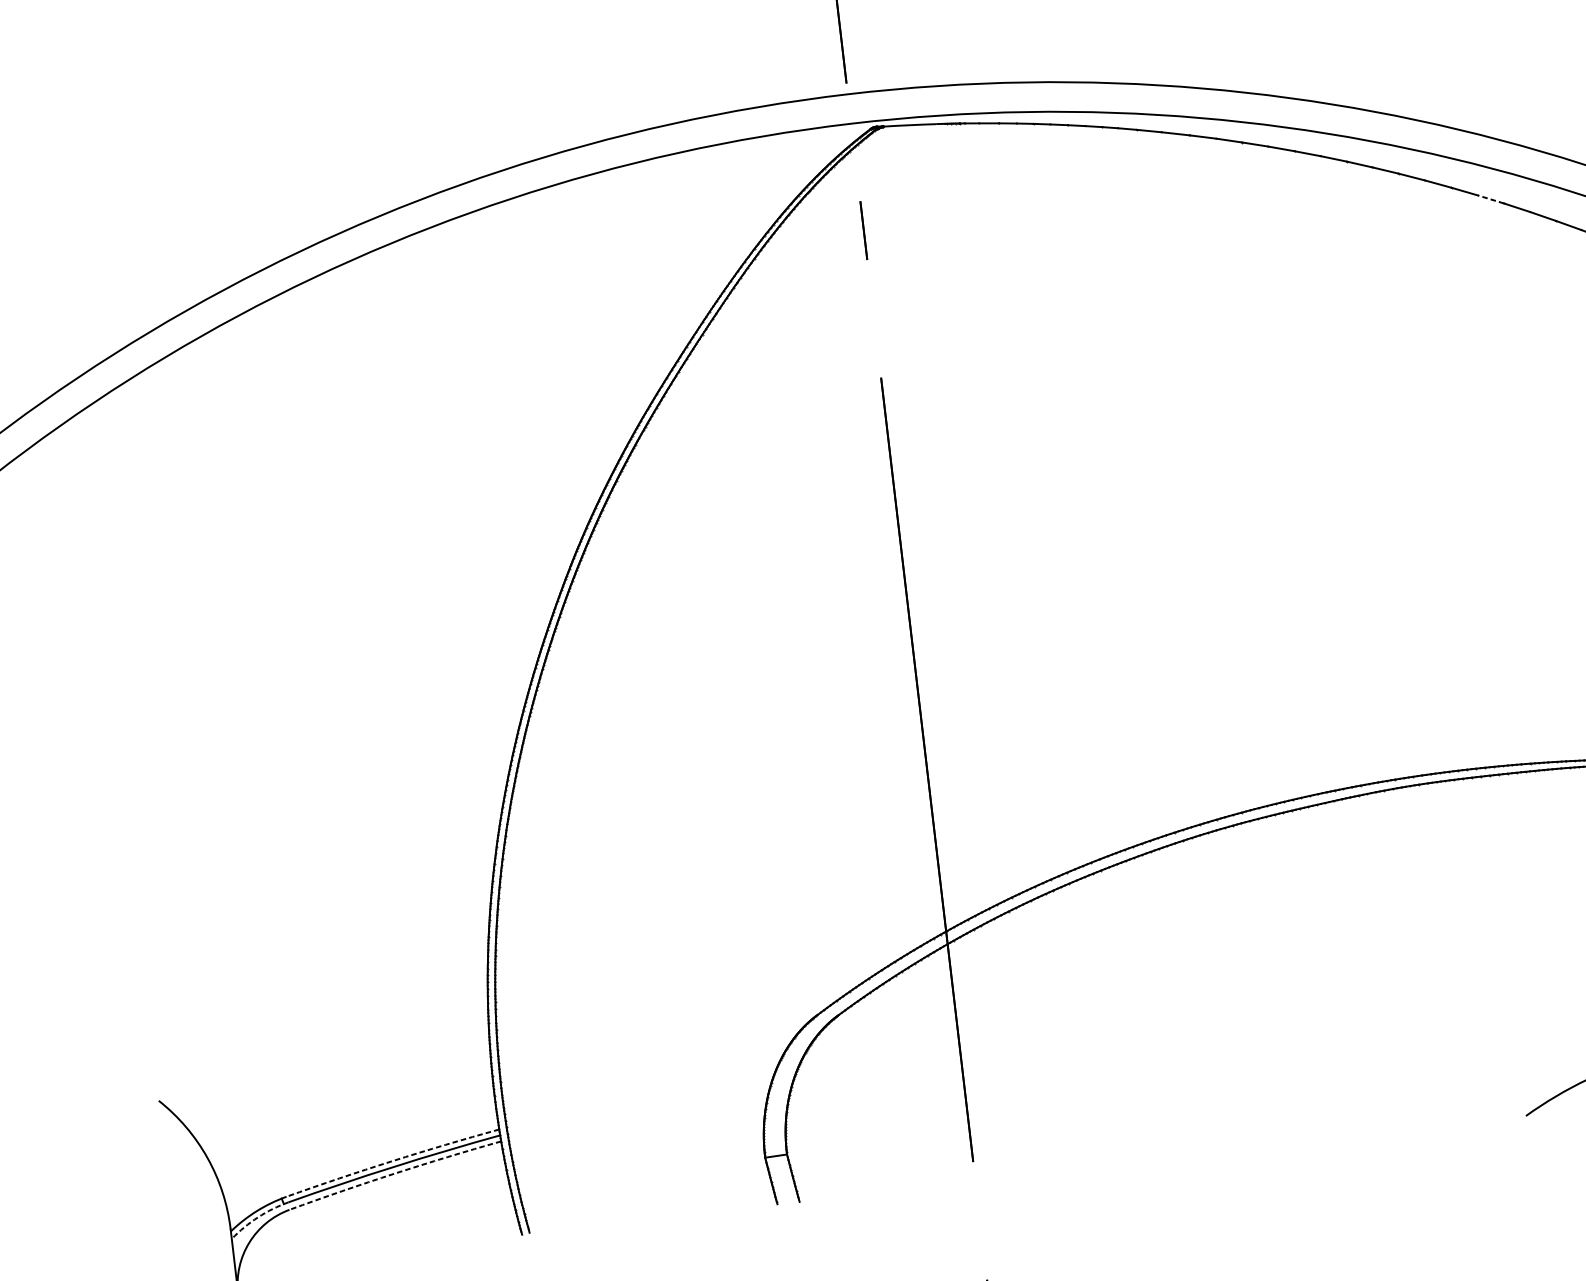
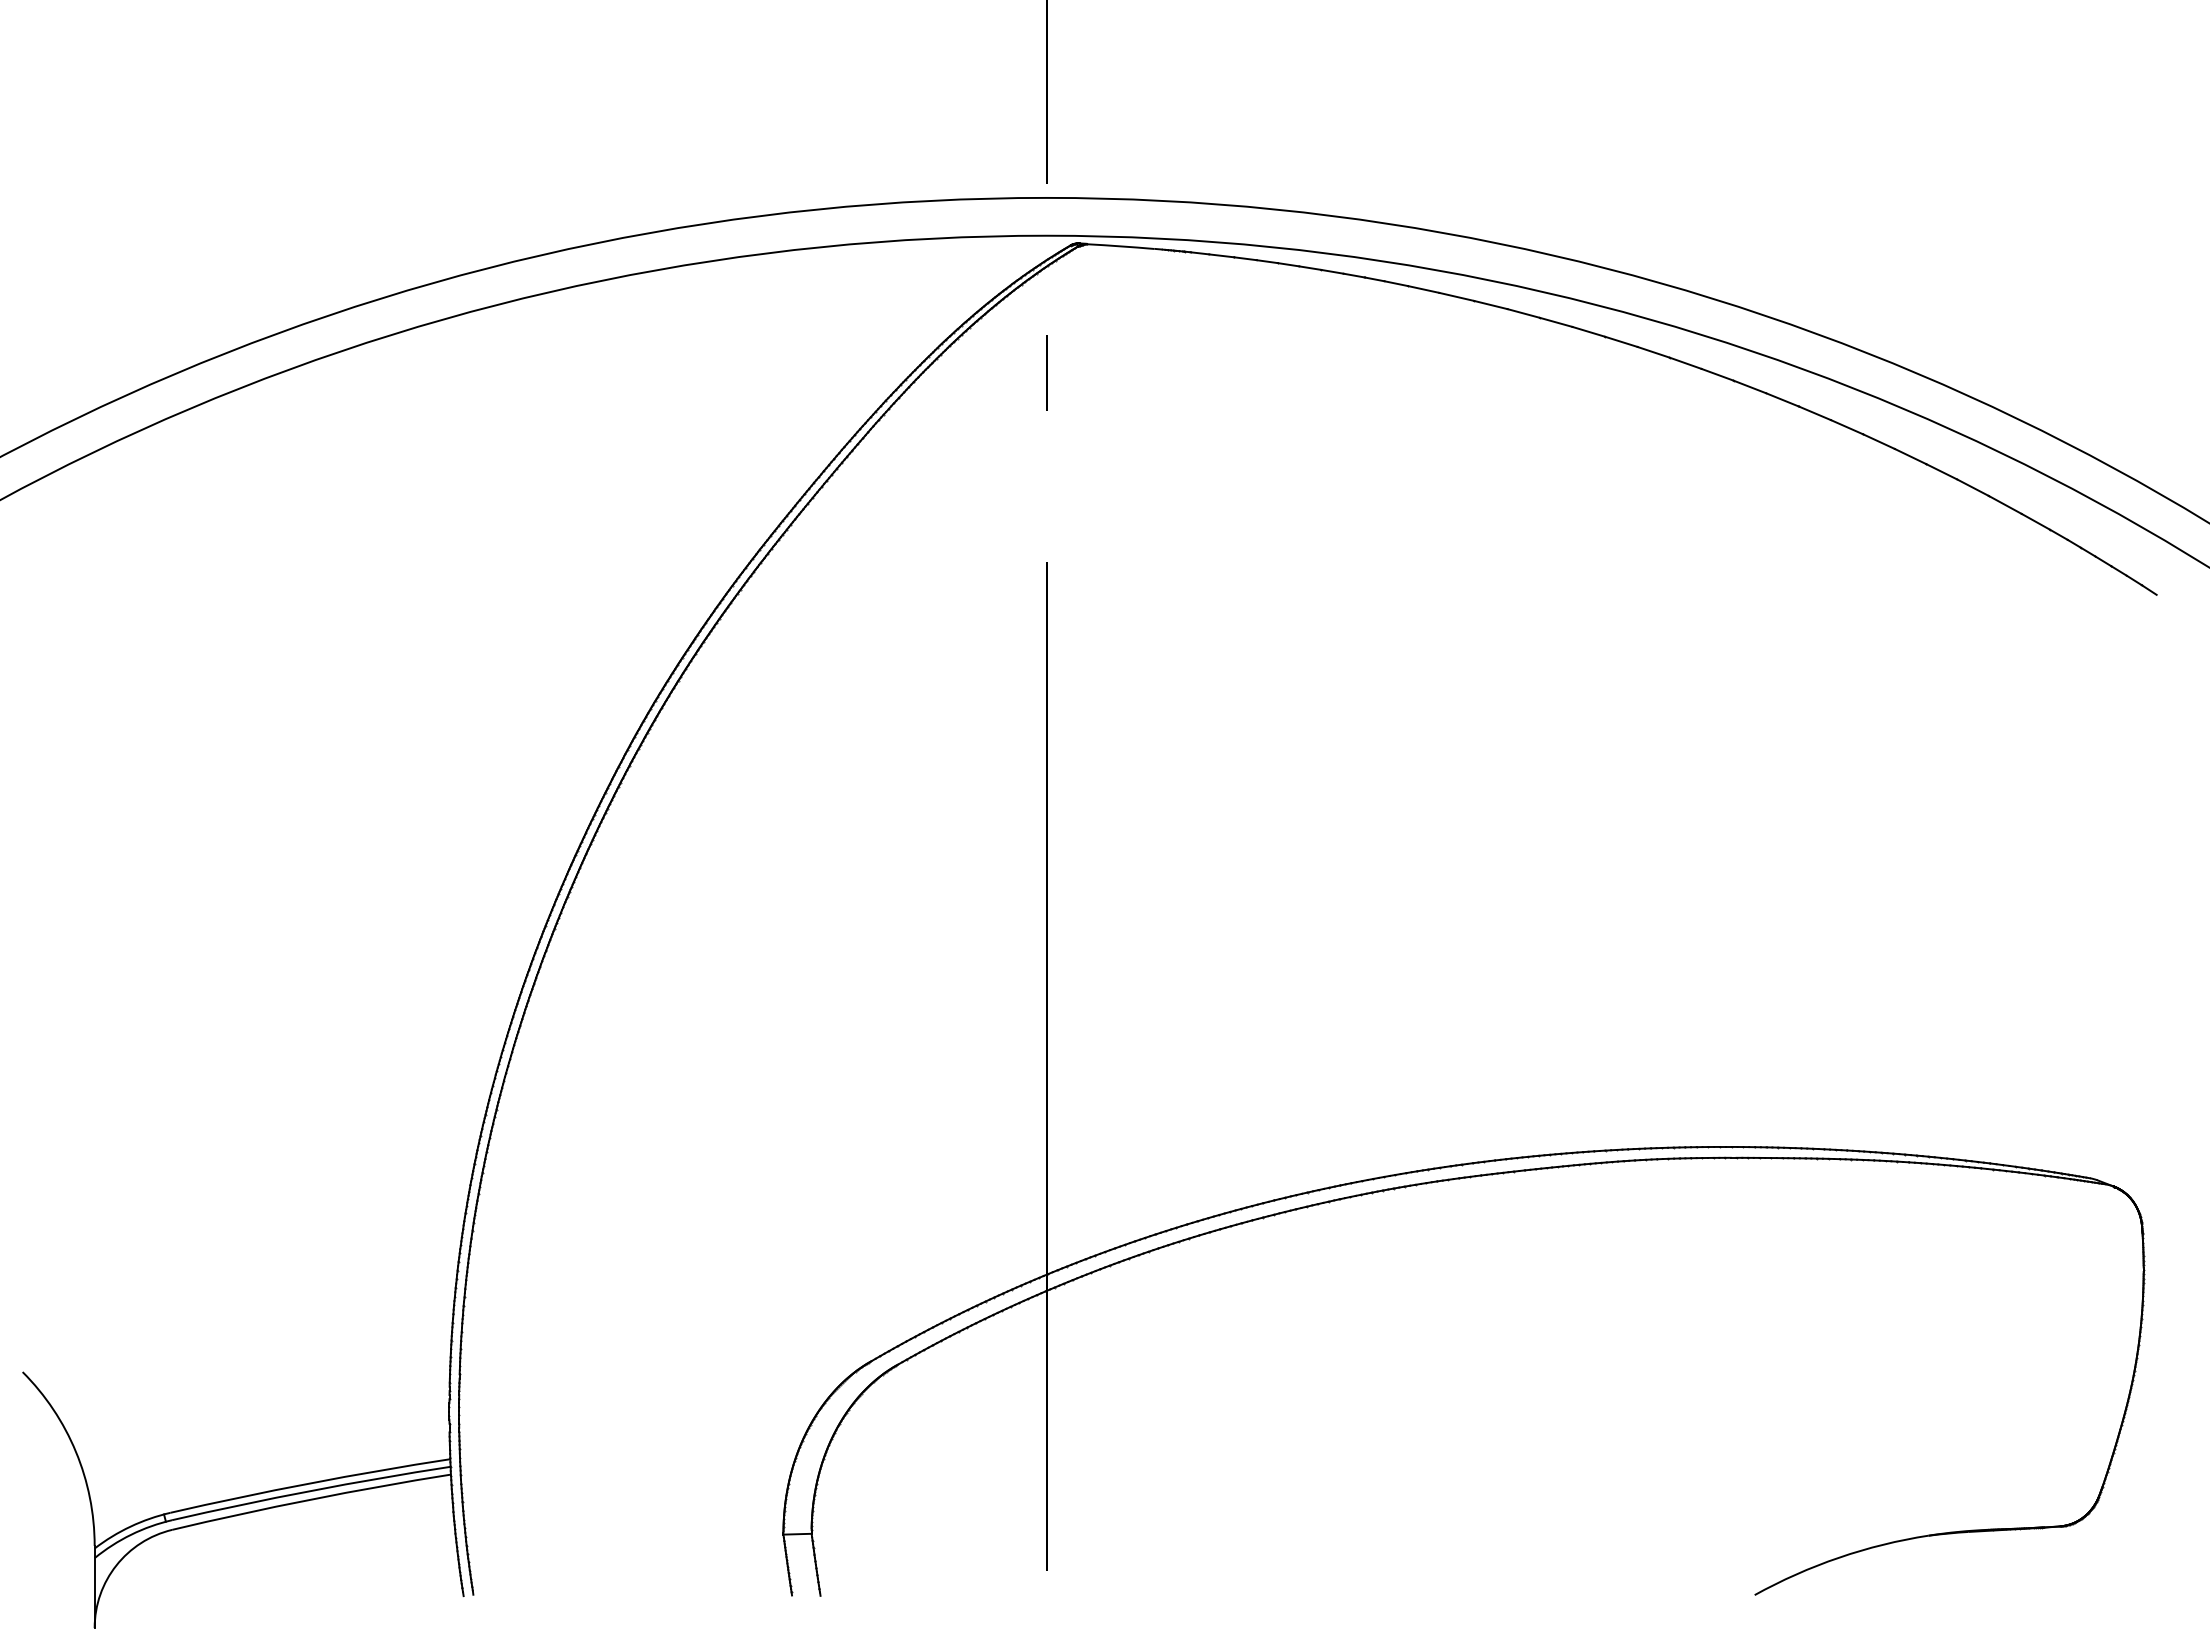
line: (1490, 199) -> (1846, 427), dashed -> solid
arc: (392, 1161) -> (309, 1483), dashed -> solid
arc: (395, 1173) -> (311, 1499), dashed -> solid
arc: (258, 1217) -> (131, 1534), dashed -> solid

